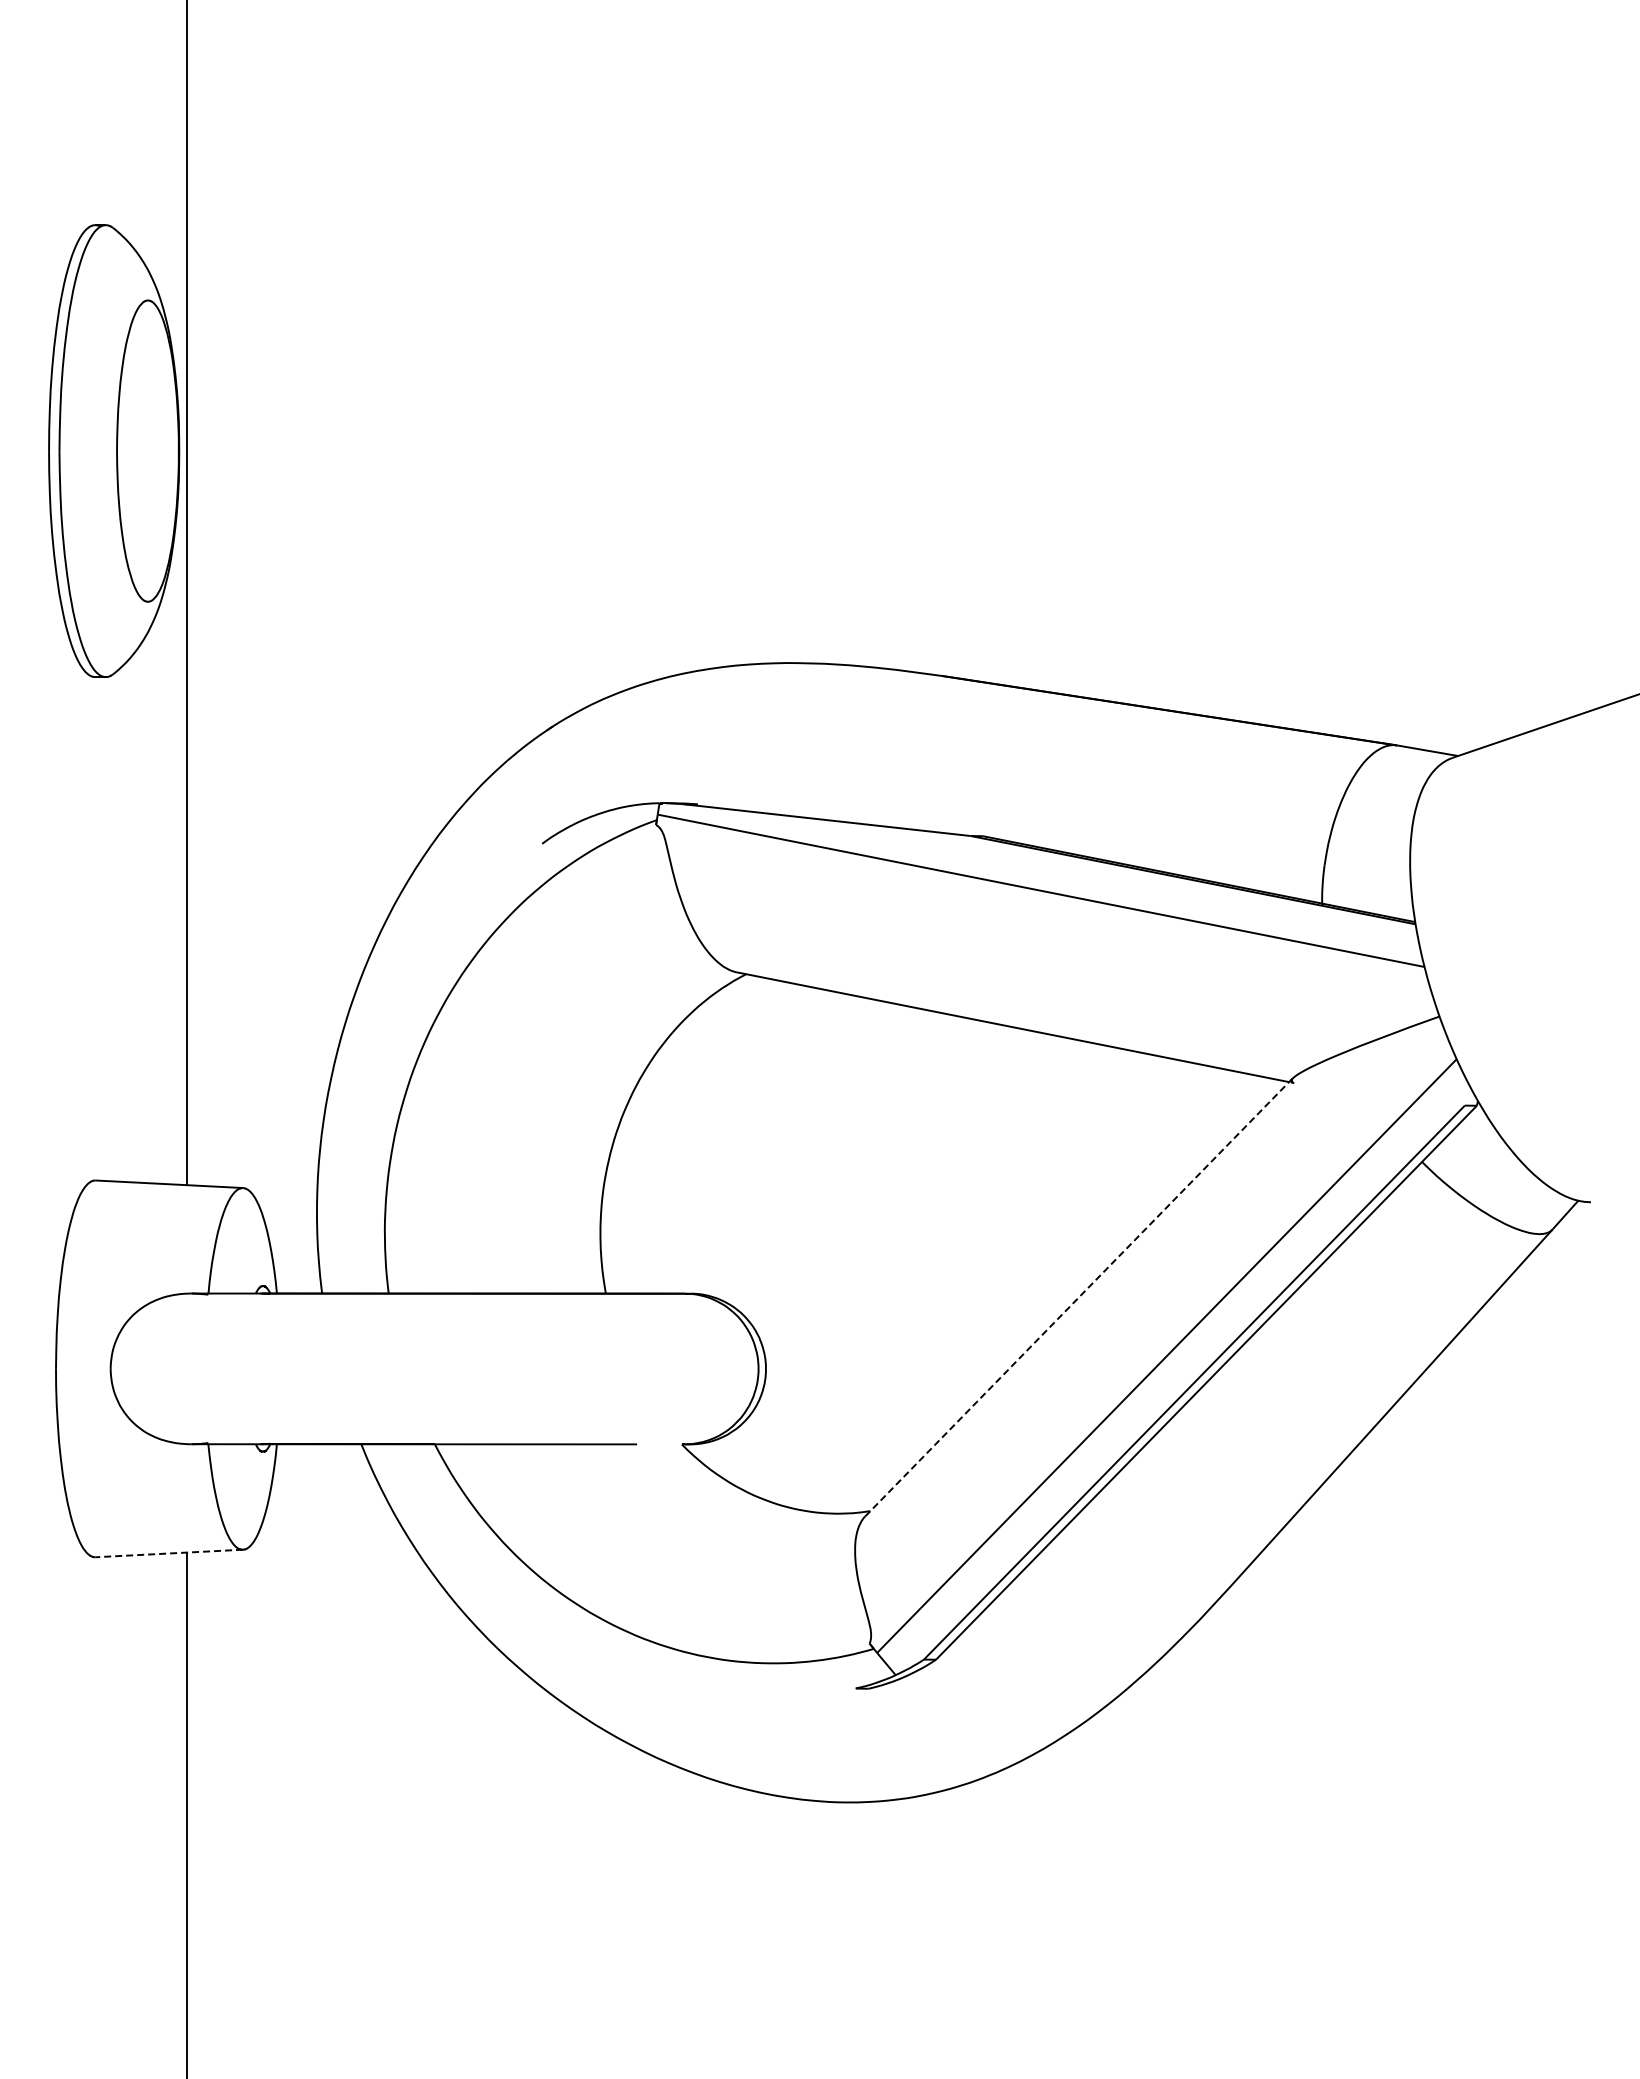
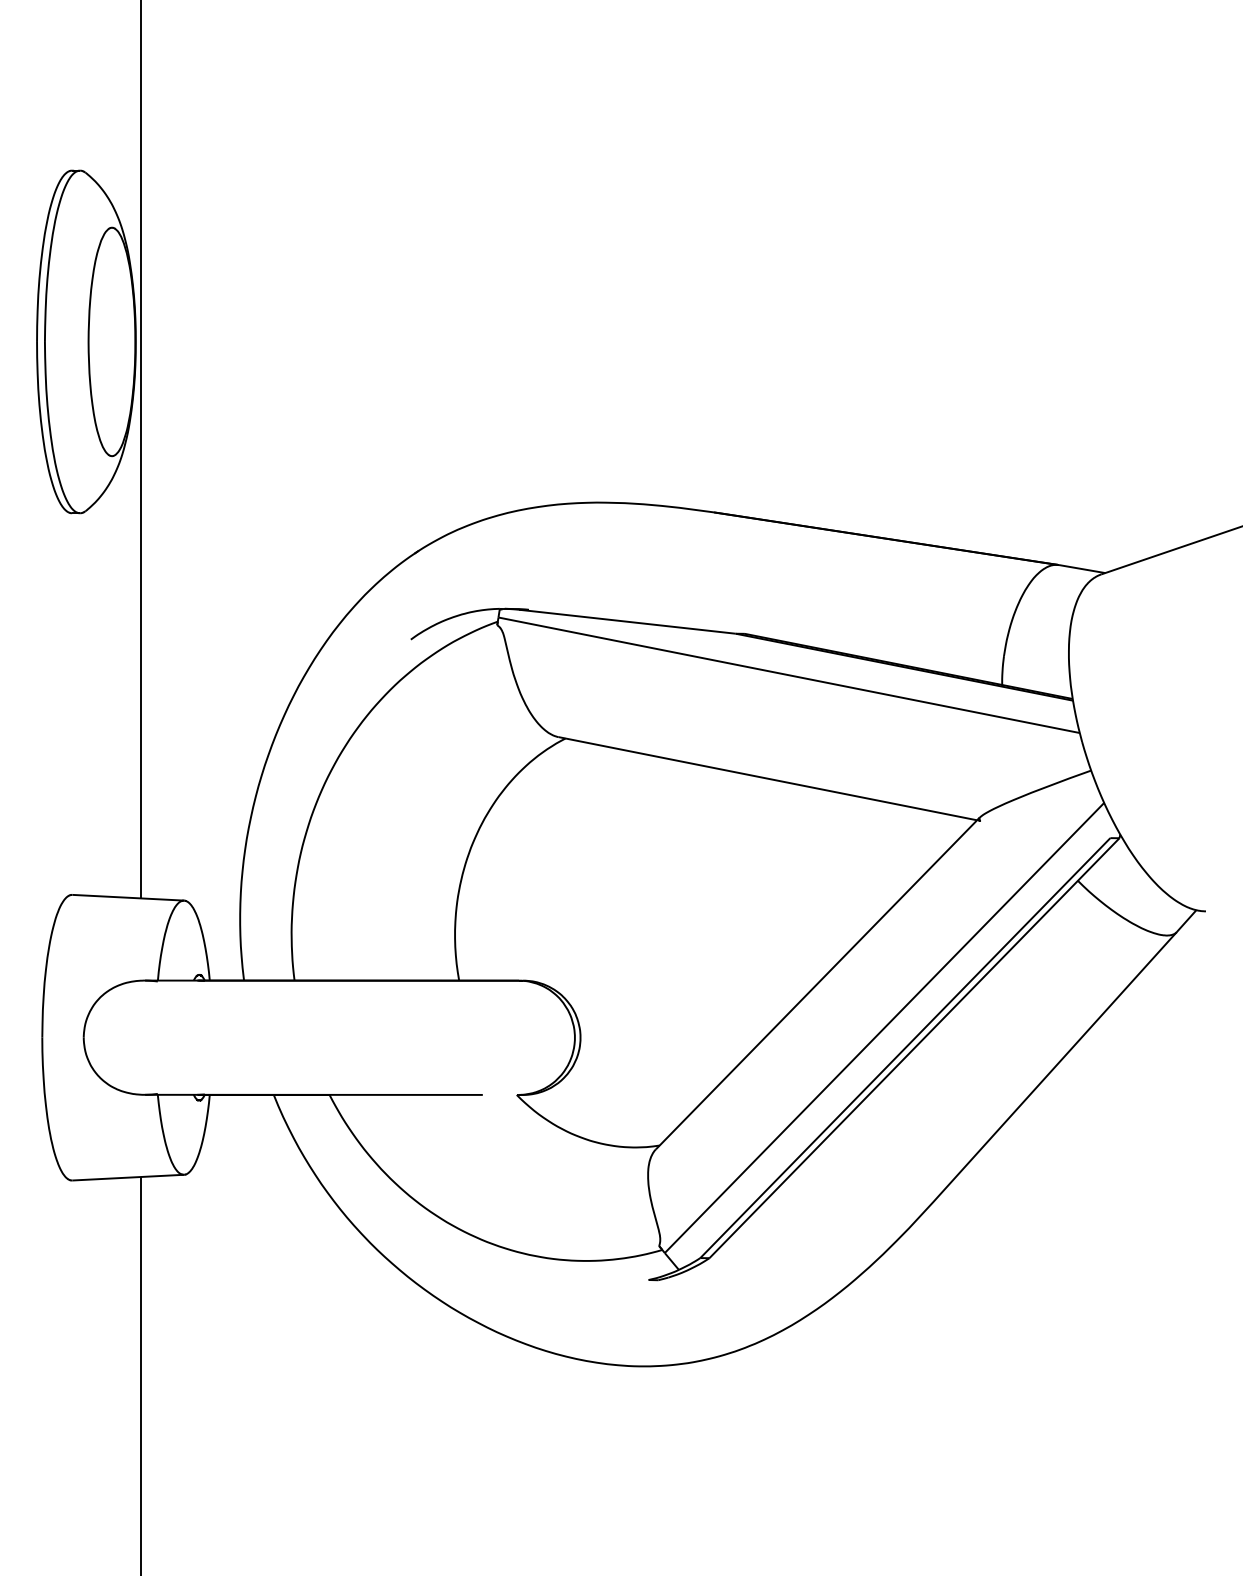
line: (1079, 1297) -> (818, 983), dashed -> solid
line: (169, 1553) -> (128, 1177), dashed -> solid

